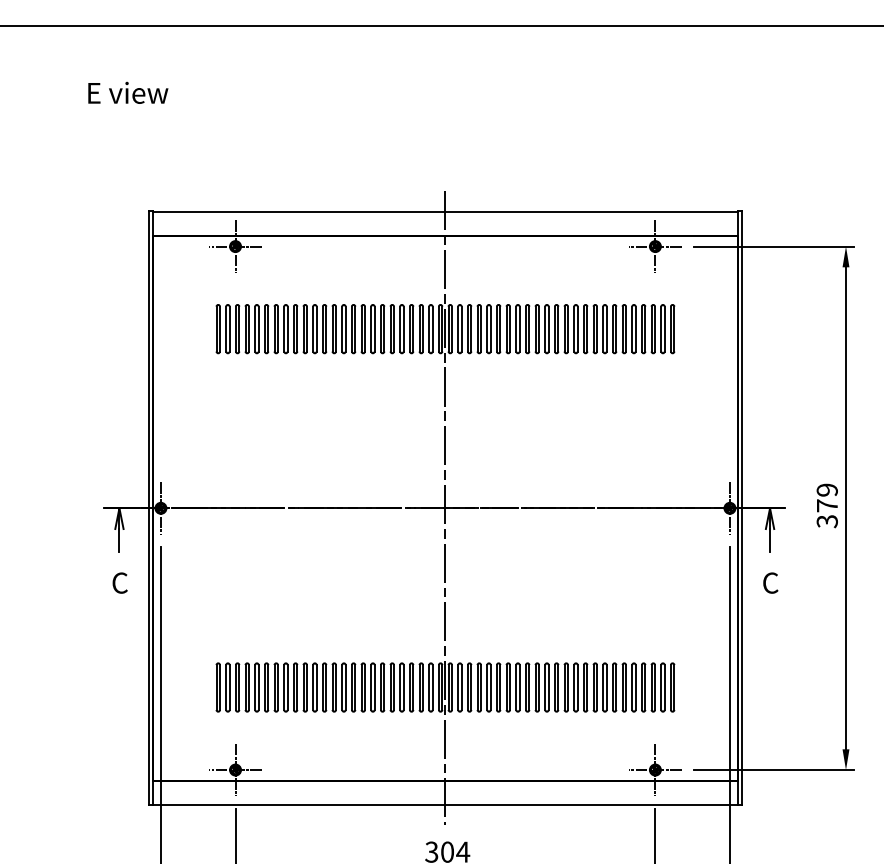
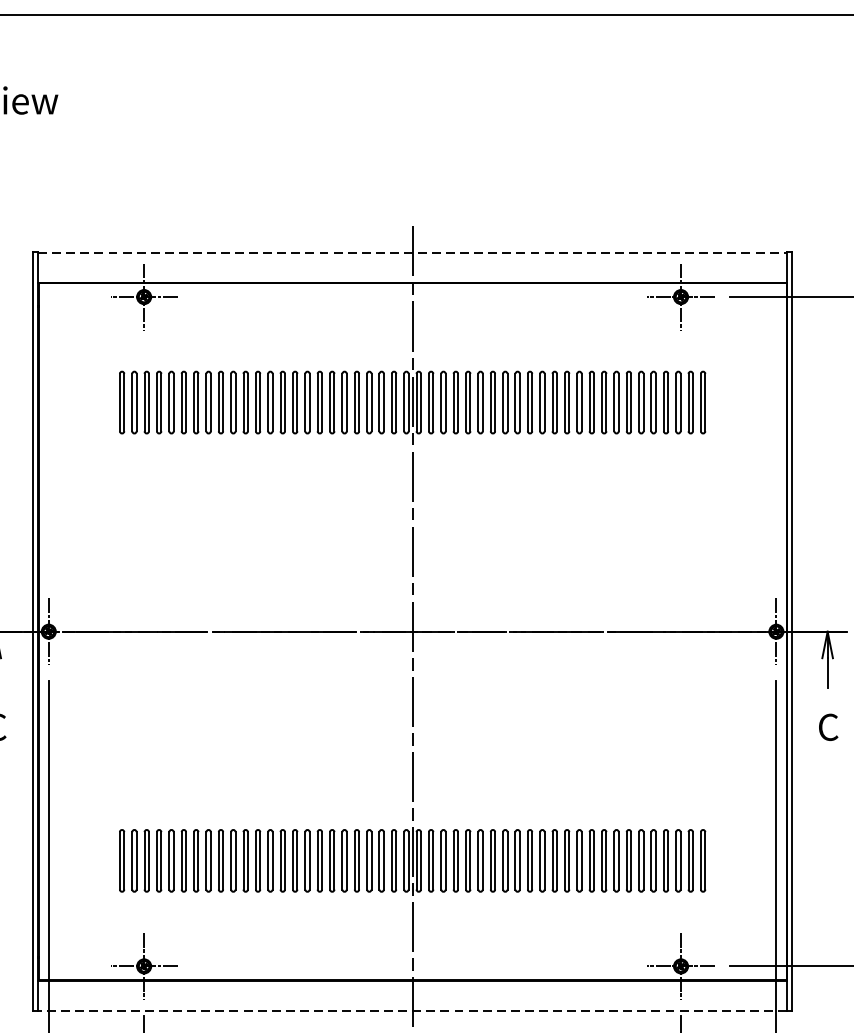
line: (445, 212) -> (412, 253), solid -> dashed
line: (445, 804) -> (412, 1010), solid -> dashed

